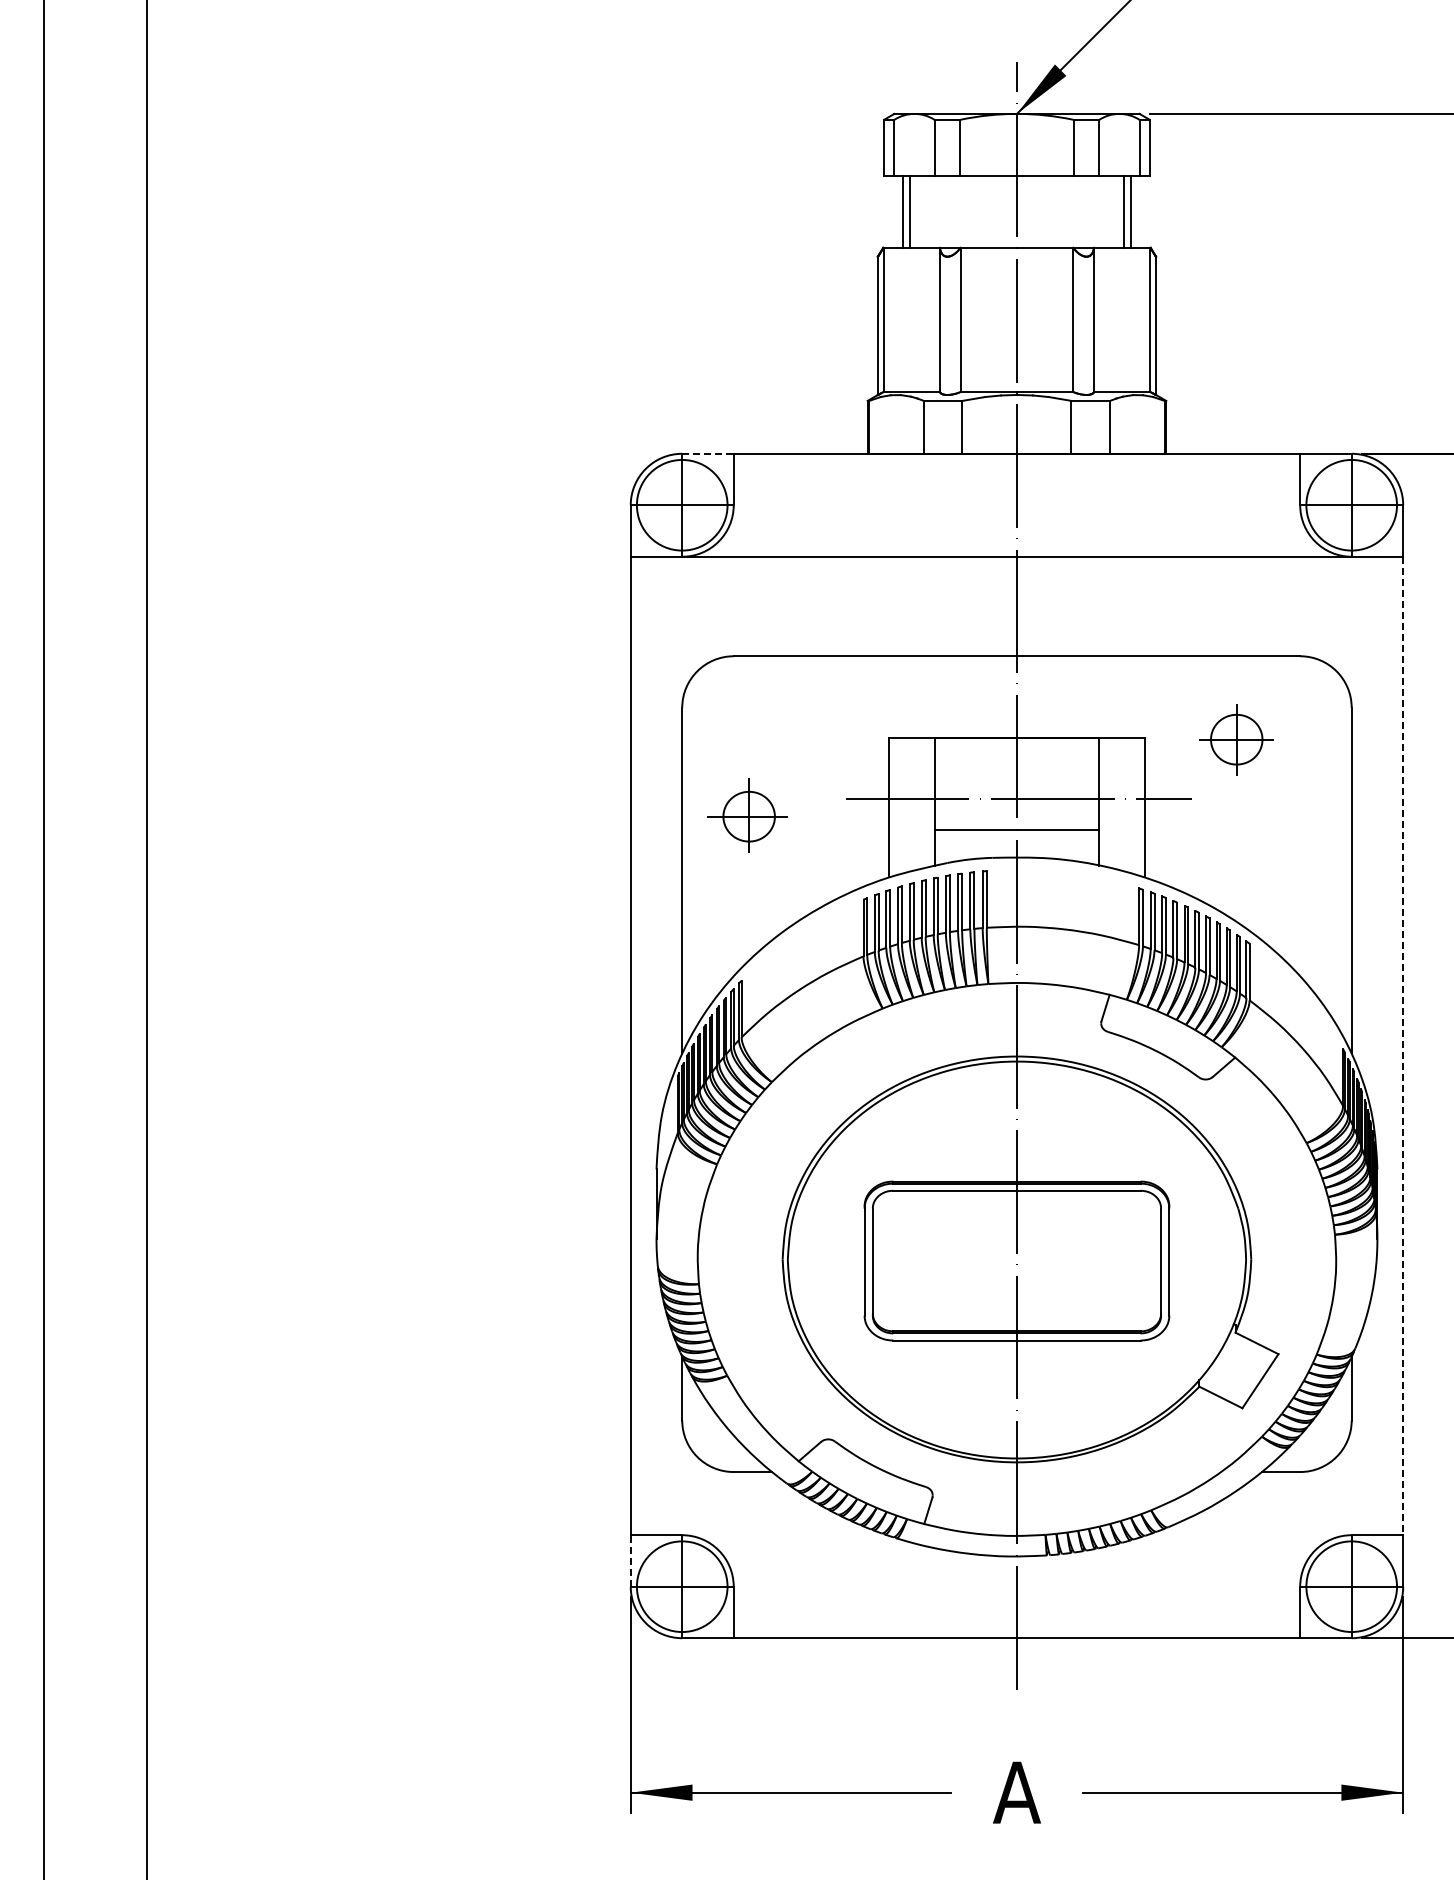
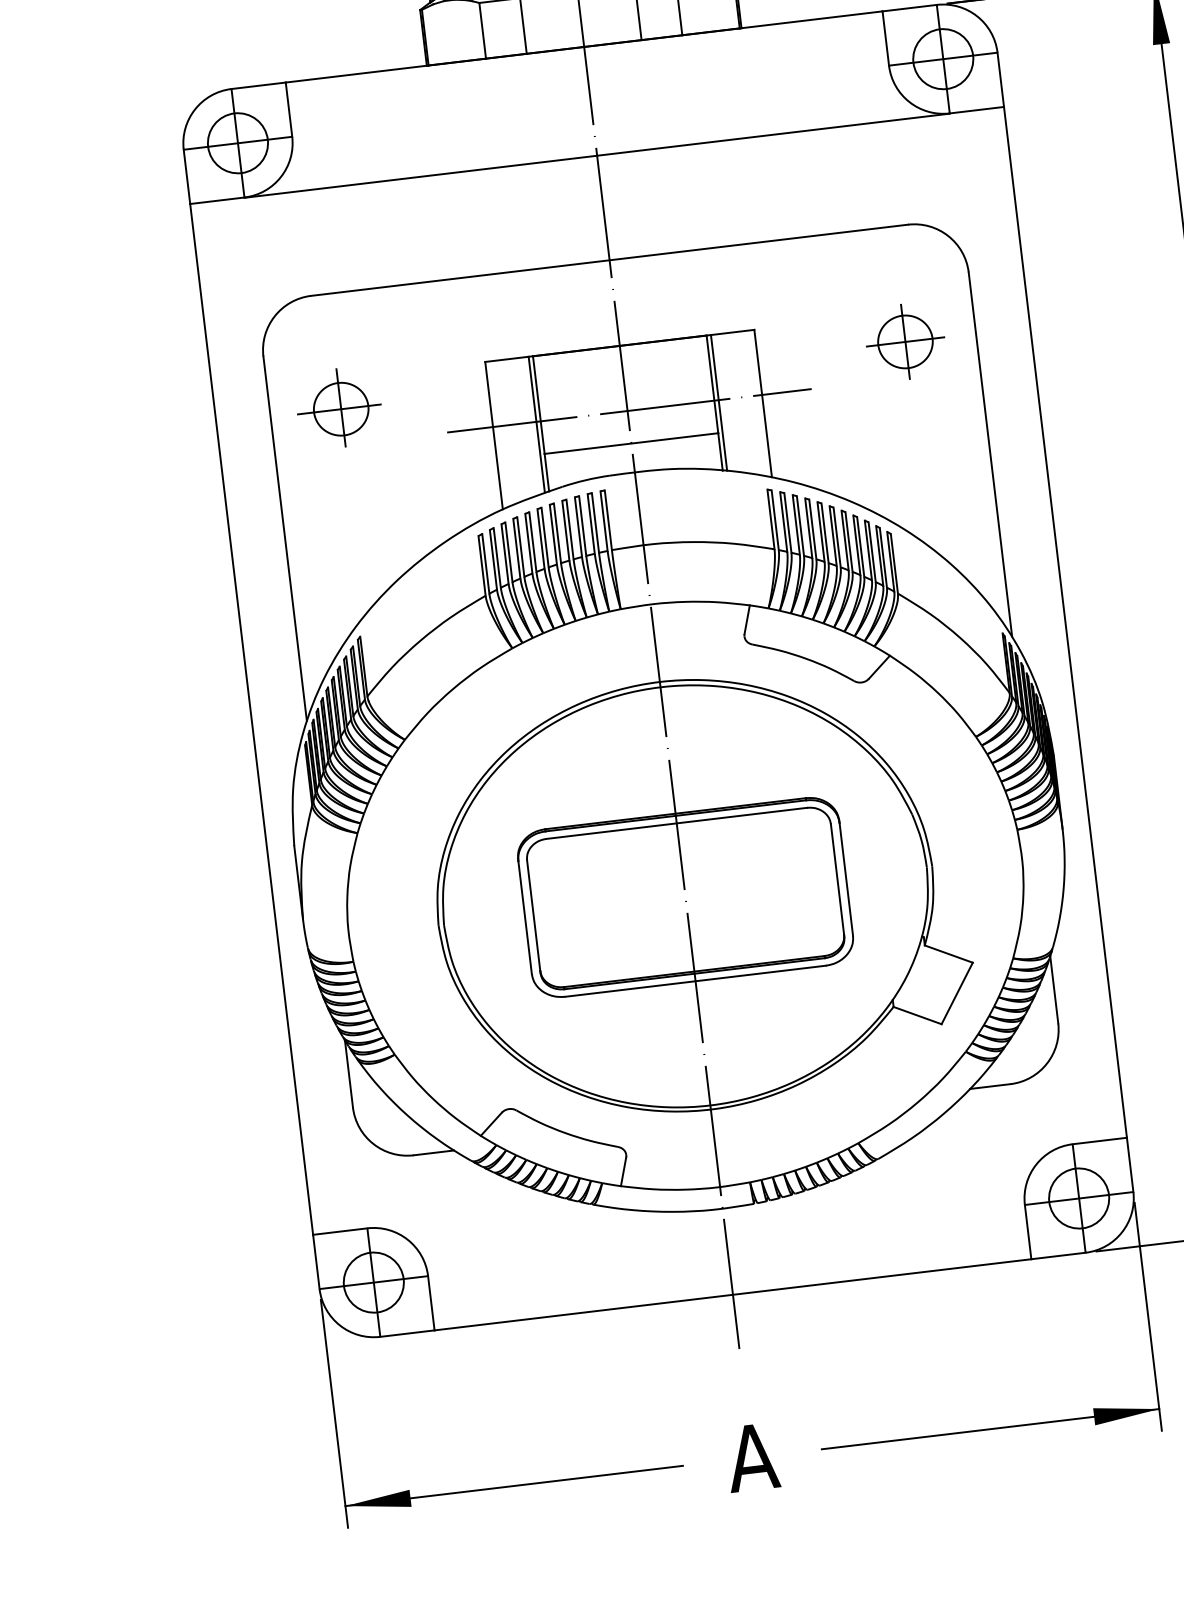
line: (707, 453) -> (258, 85), dashed -> solid
circle: (681, 504) -> (237, 142), size x0.62
circle: (1351, 504) -> (942, 58), size x0.62
part: (1236, 739) -> (905, 341), moved
line: (930, 801) -> (536, 424), added
line: (1103, 801) -> (719, 402), added
part: (747, 815) -> (339, 408), moved
line: (1403, 1046) -> (1065, 622), dashed -> solid
line: (630, 1560) -> (316, 1261), dashed -> solid
circle: (681, 1586) -> (373, 1282), size x0.62
circle: (1351, 1586) -> (1078, 1198), size x0.62

